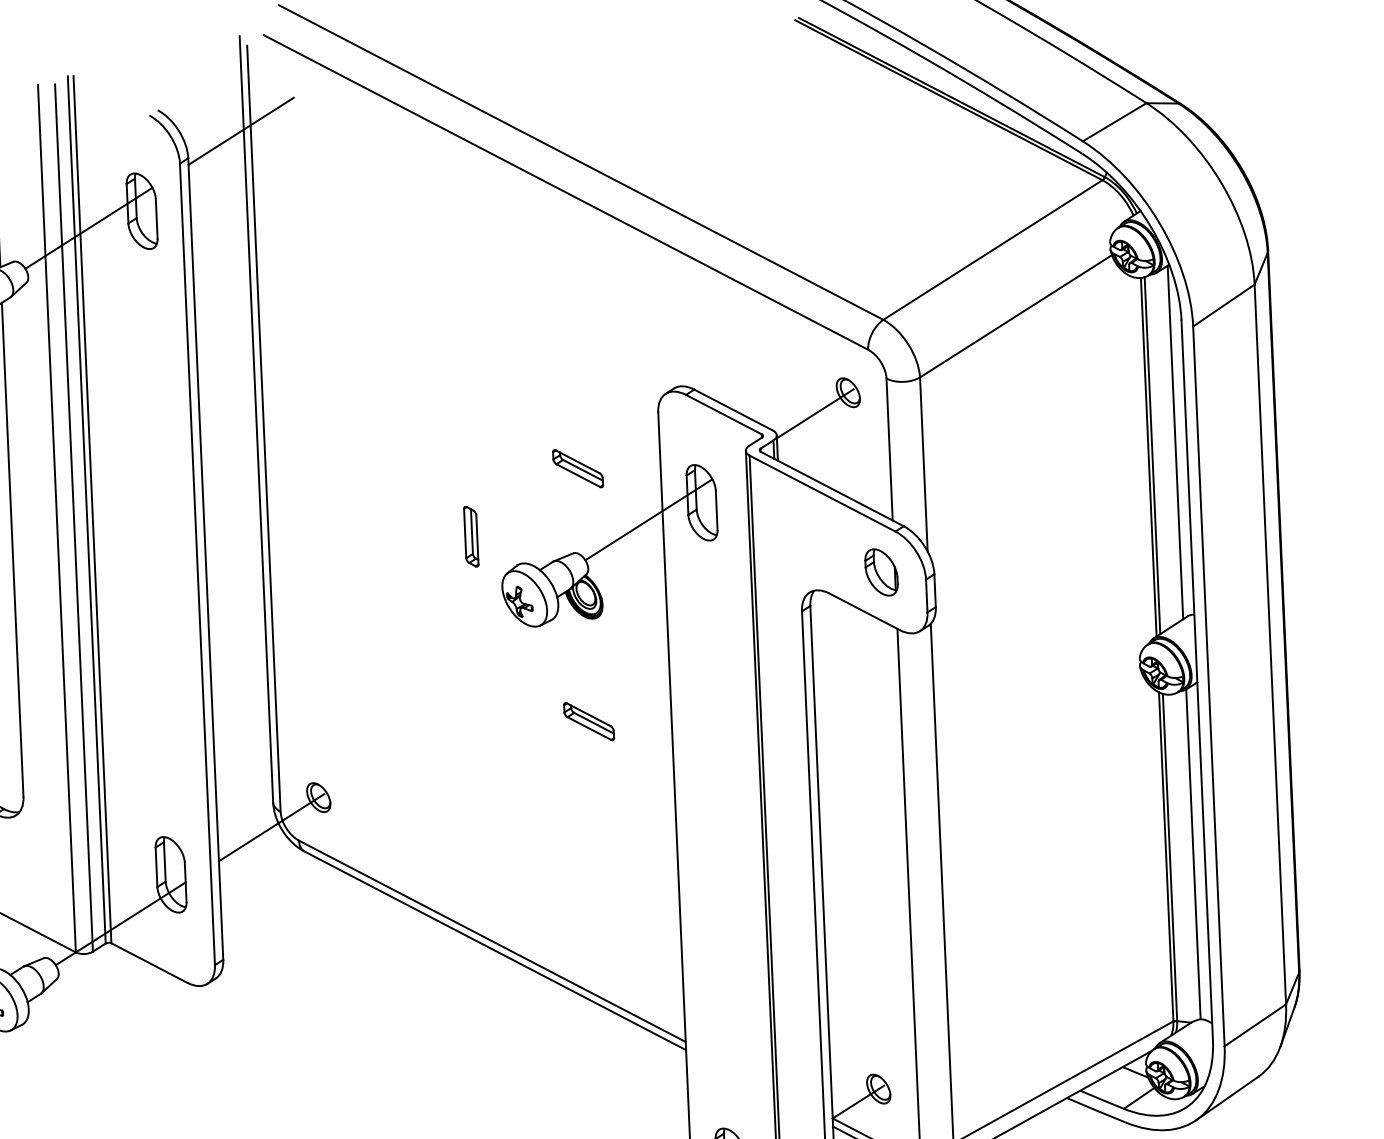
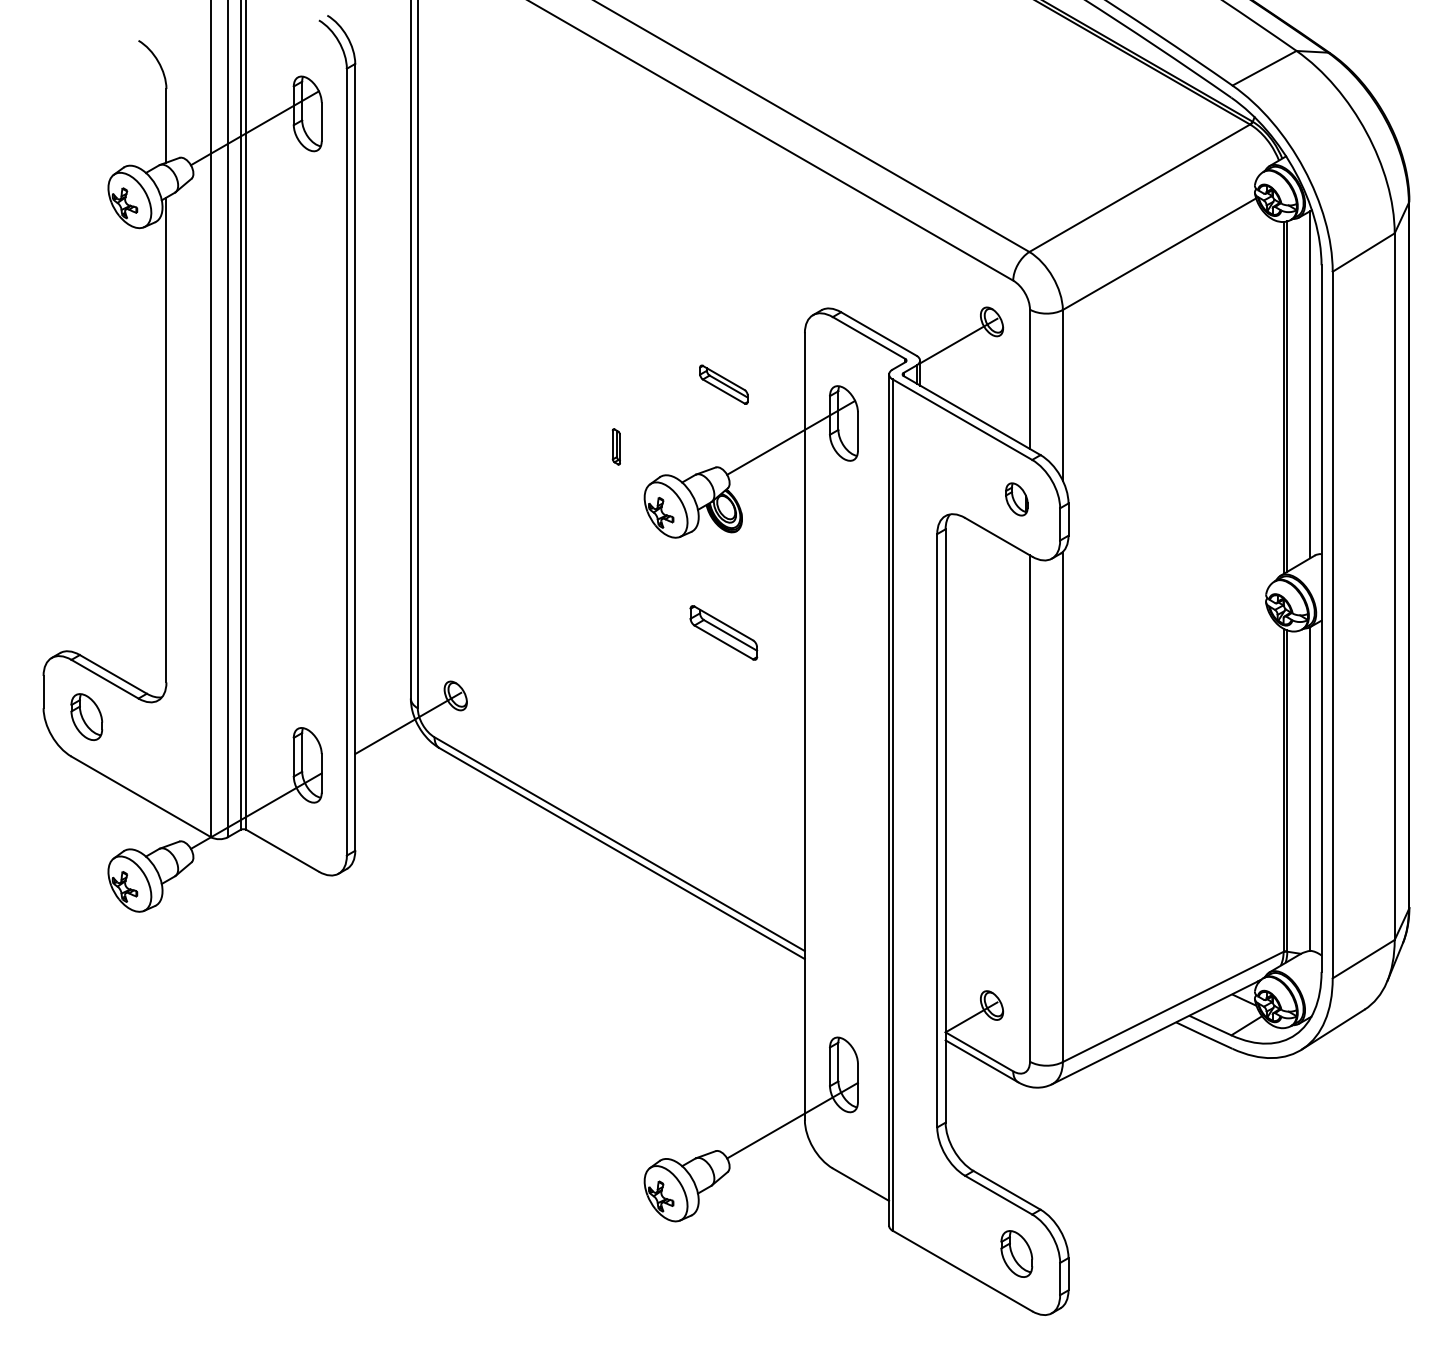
line: (241, 131) -> (408, 39), removed
part: (471, 536) -> (616, 446), size x0.6
part: (881, 572) -> (1016, 499), size x0.7
part: (588, 722) -> (723, 633), size x1.4

